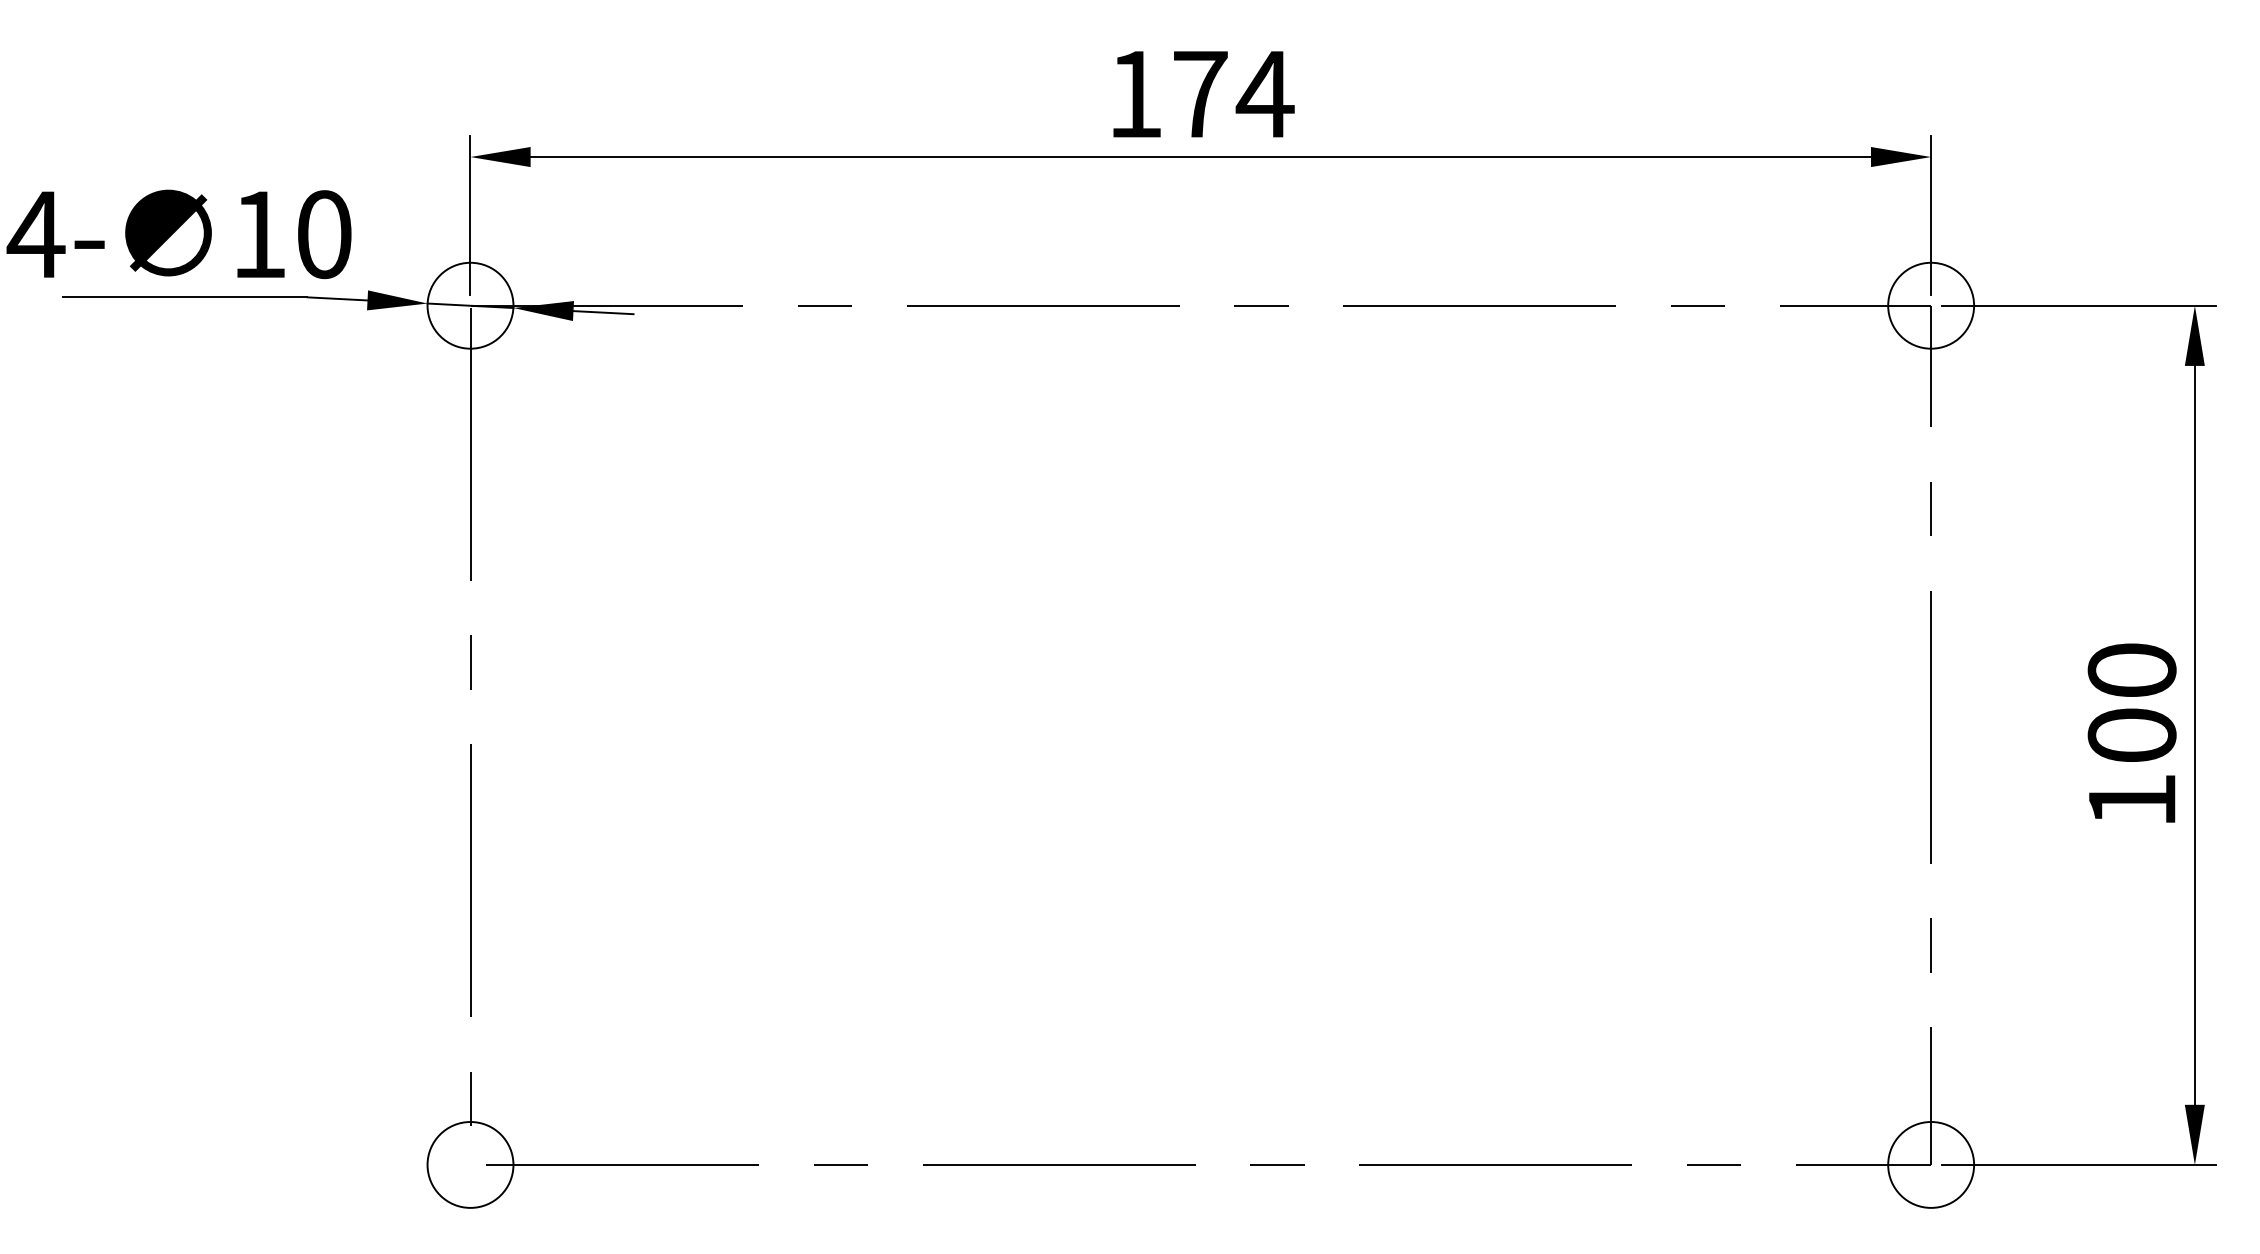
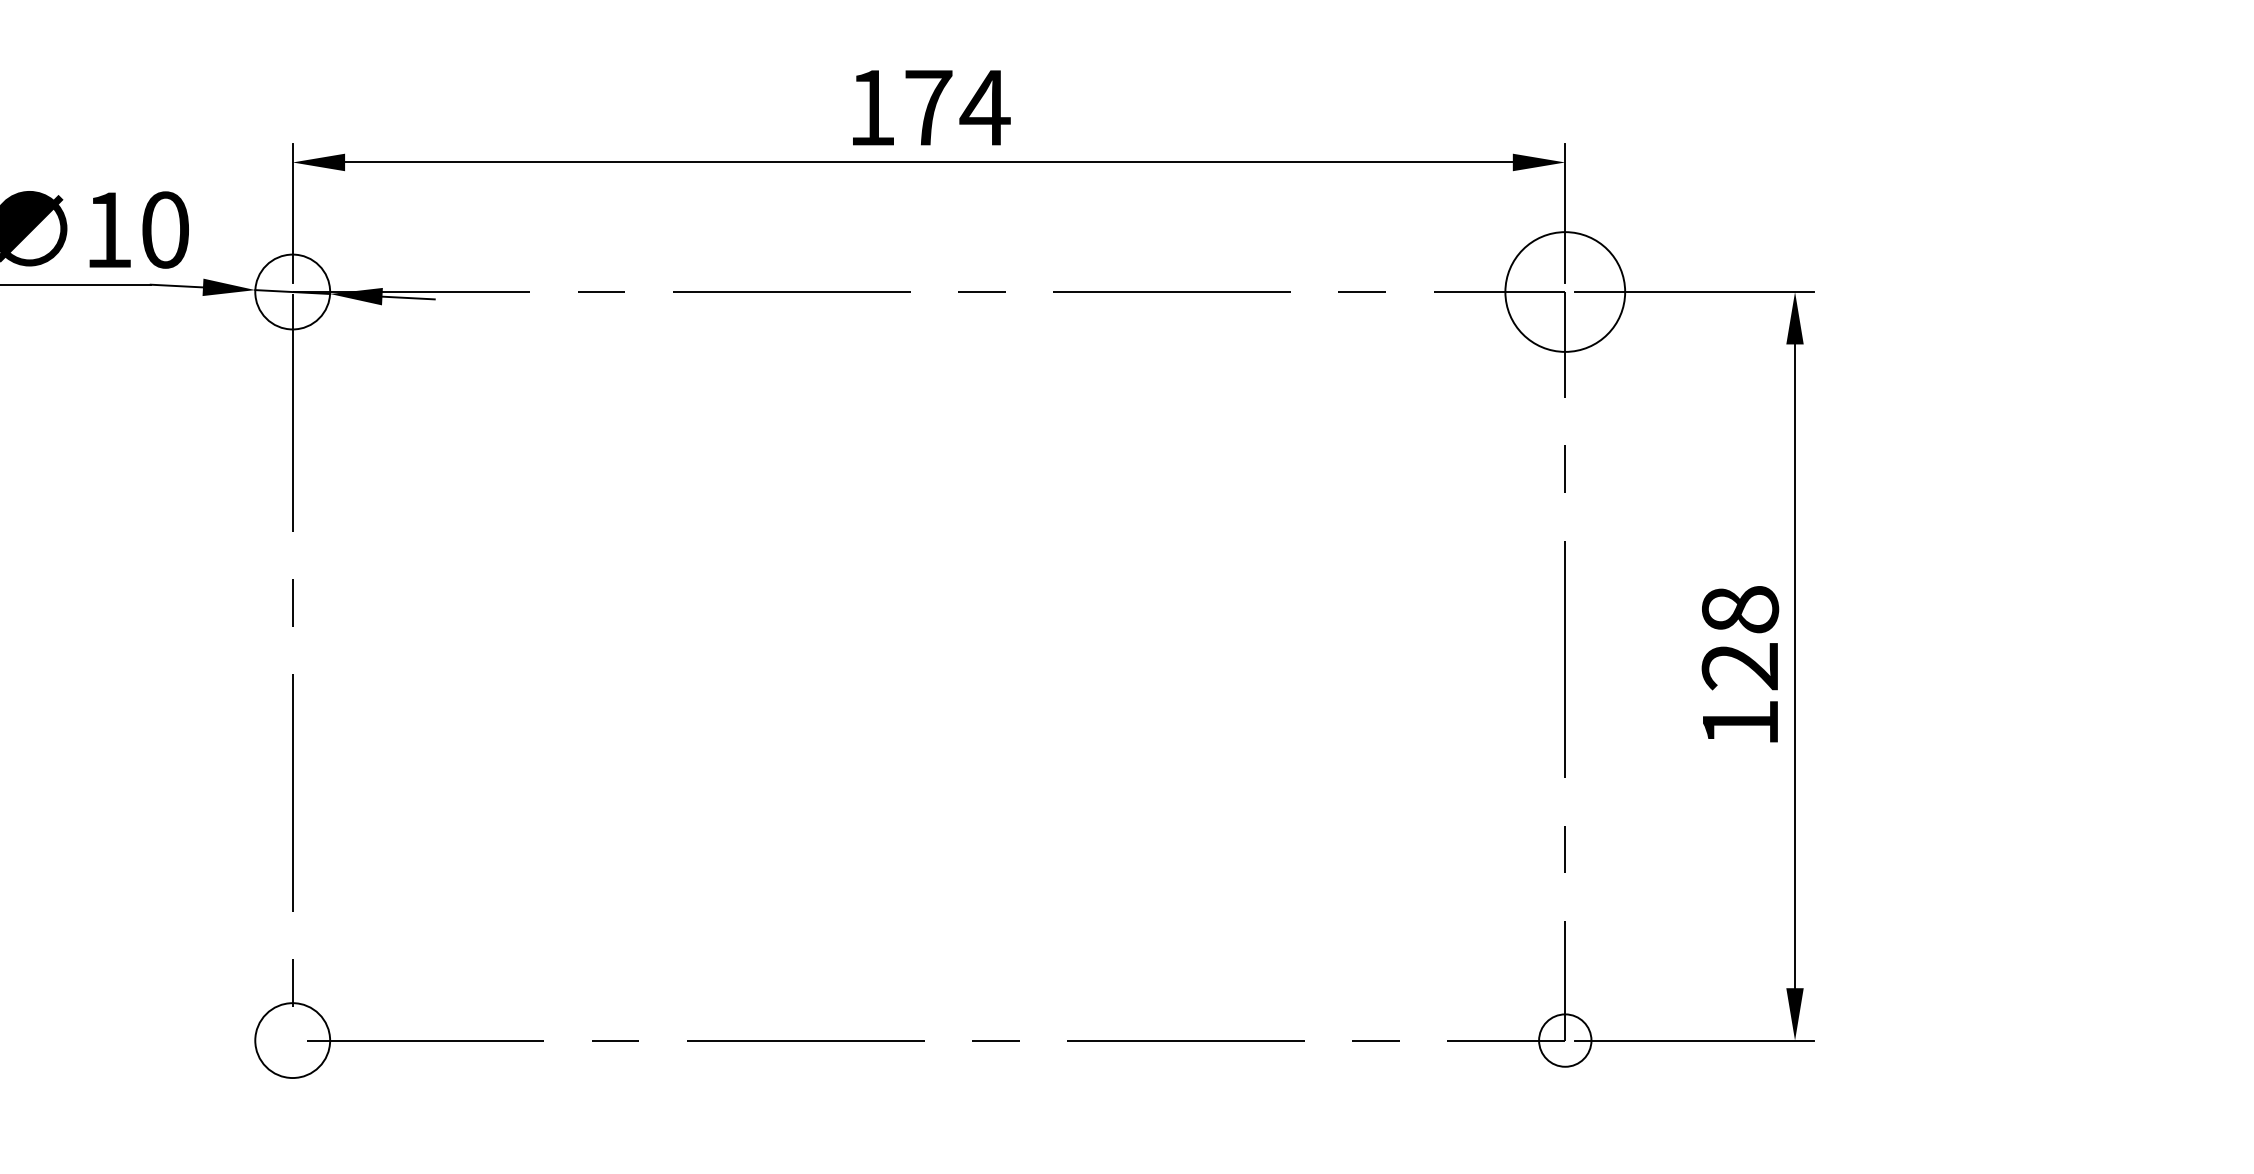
circle: (1930, 305) -> (1564, 291), size x1.6
text: (2132, 703) -> (1740, 638), 100 -> 128
circle: (1930, 1164) -> (1564, 1040), size x0.7

